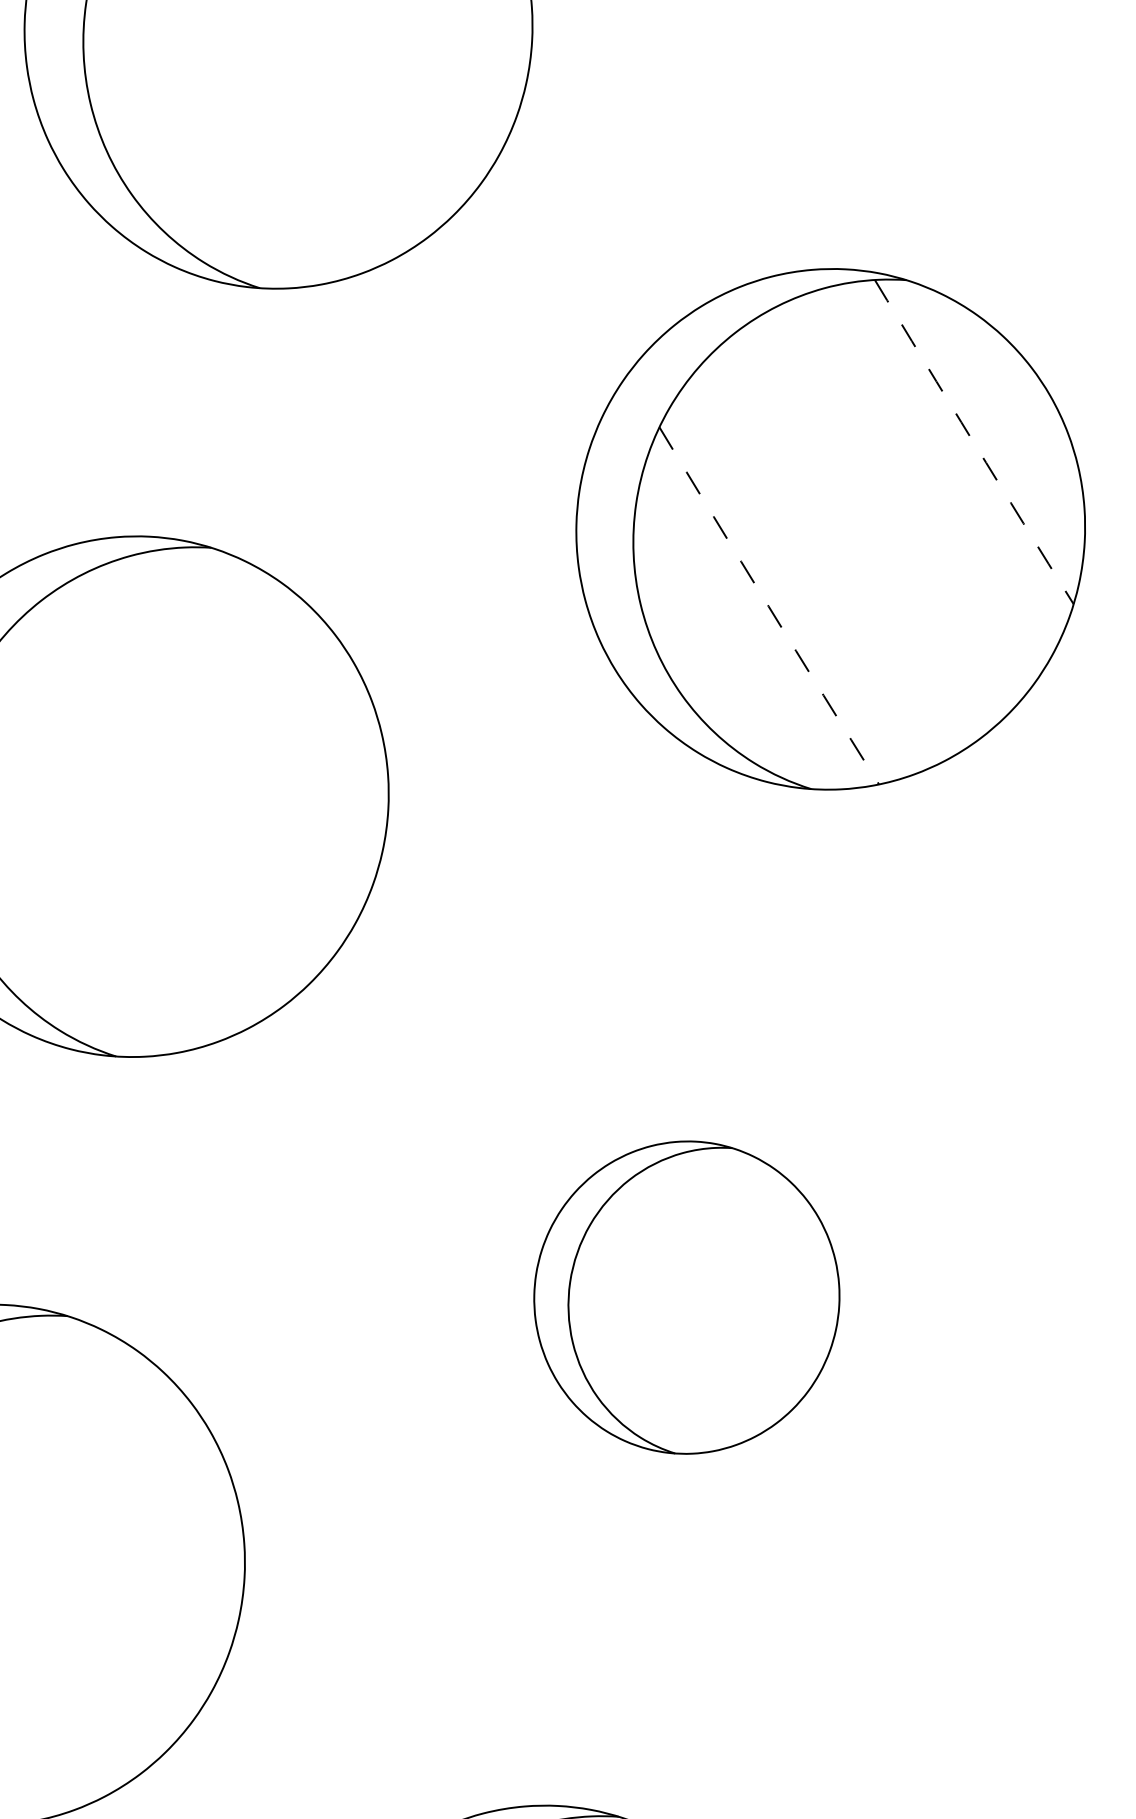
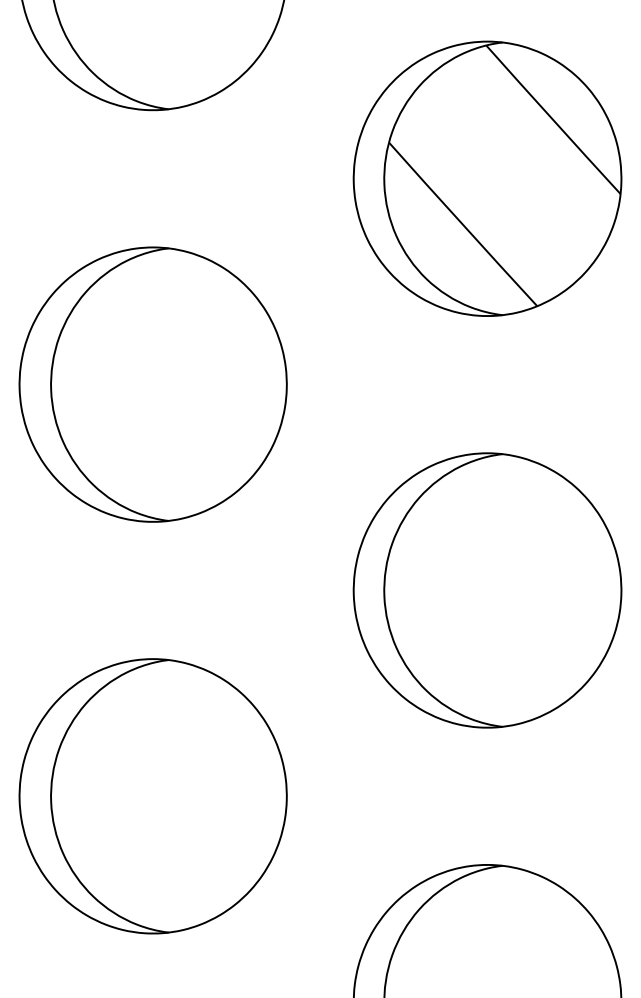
arc: (974, 443) -> (553, 120), dashed -> solid
arc: (767, 605) -> (462, 224), dashed -> solid
part: (686, 1297) -> (487, 590), size x1.67

